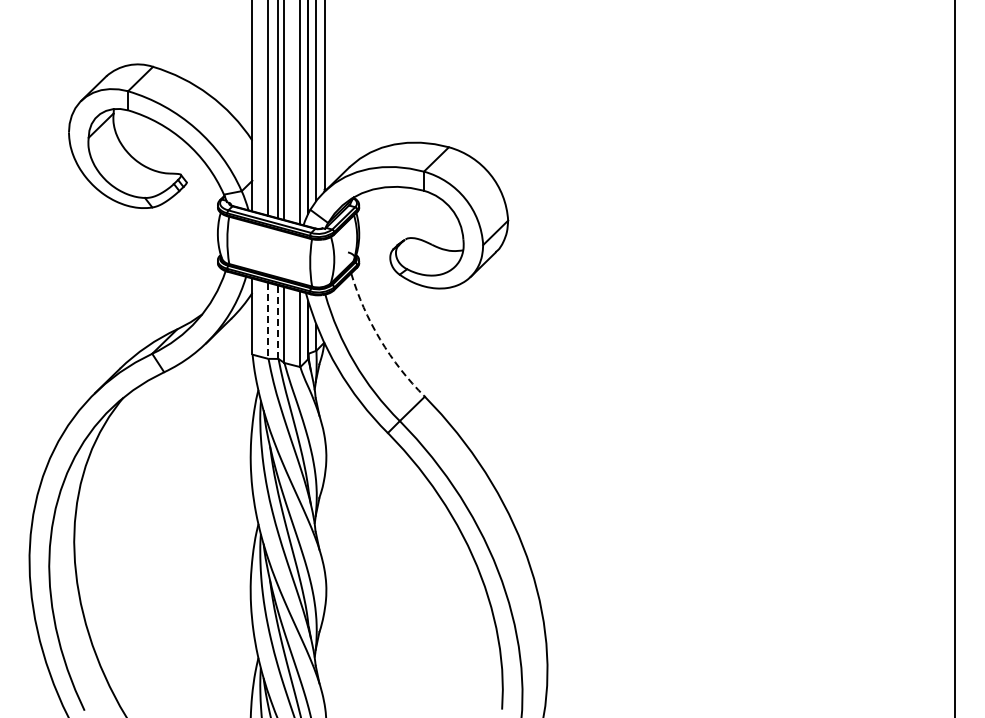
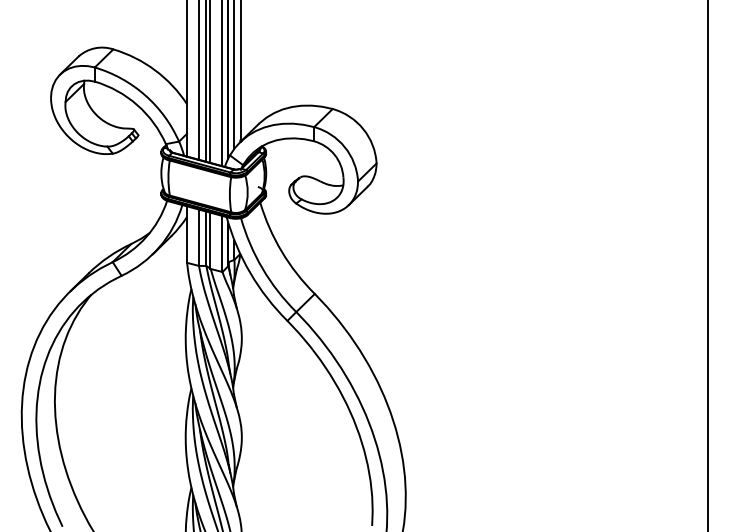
line: (268, 320) -> (198, 237), dashed -> solid
line: (278, 322) -> (206, 238), dashed -> solid
arc: (380, 339) -> (281, 251), dashed -> solid

